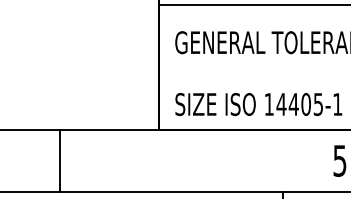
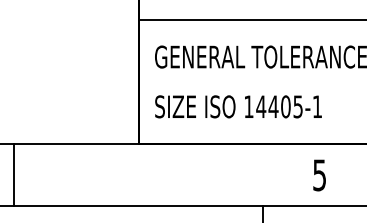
text: (258, 104) -> (238, 106), moved
line: (60, 161) -> (14, 175), moved

